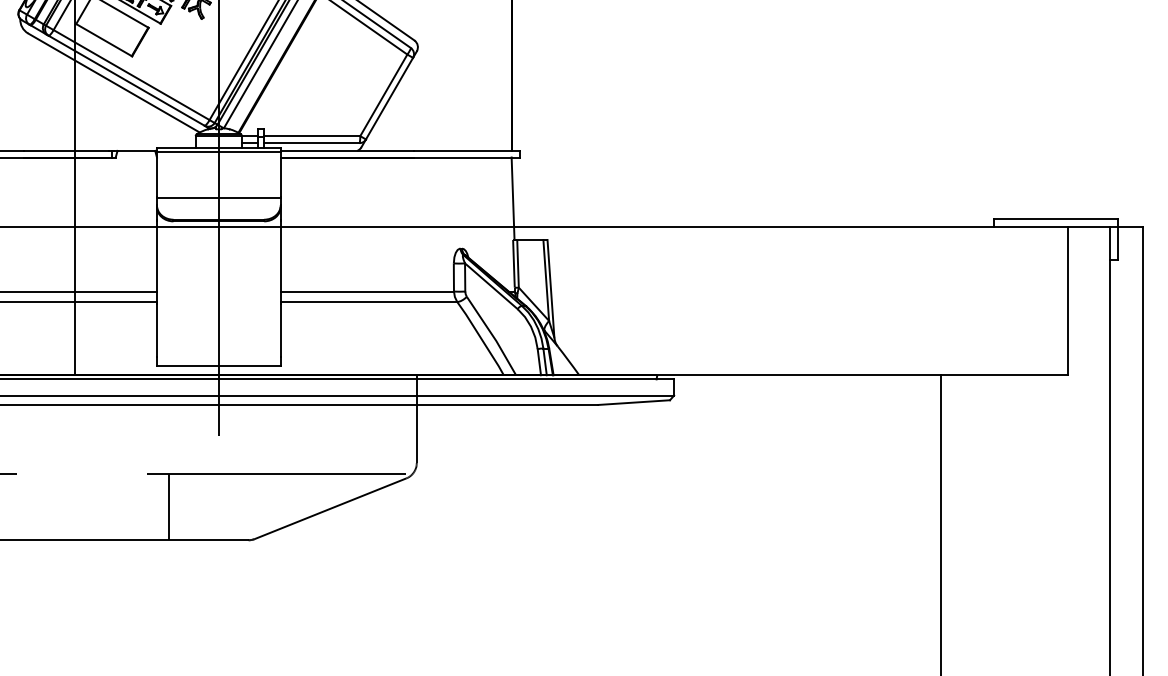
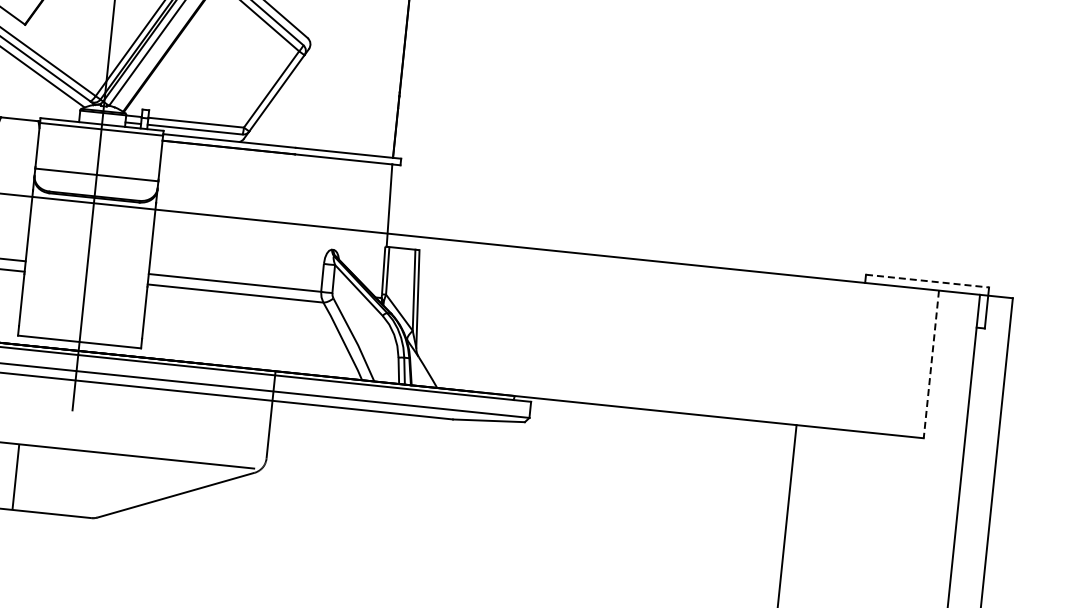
line: (1056, 218) -> (928, 281), solid -> dashed
line: (1068, 301) -> (931, 364), solid -> dashed

